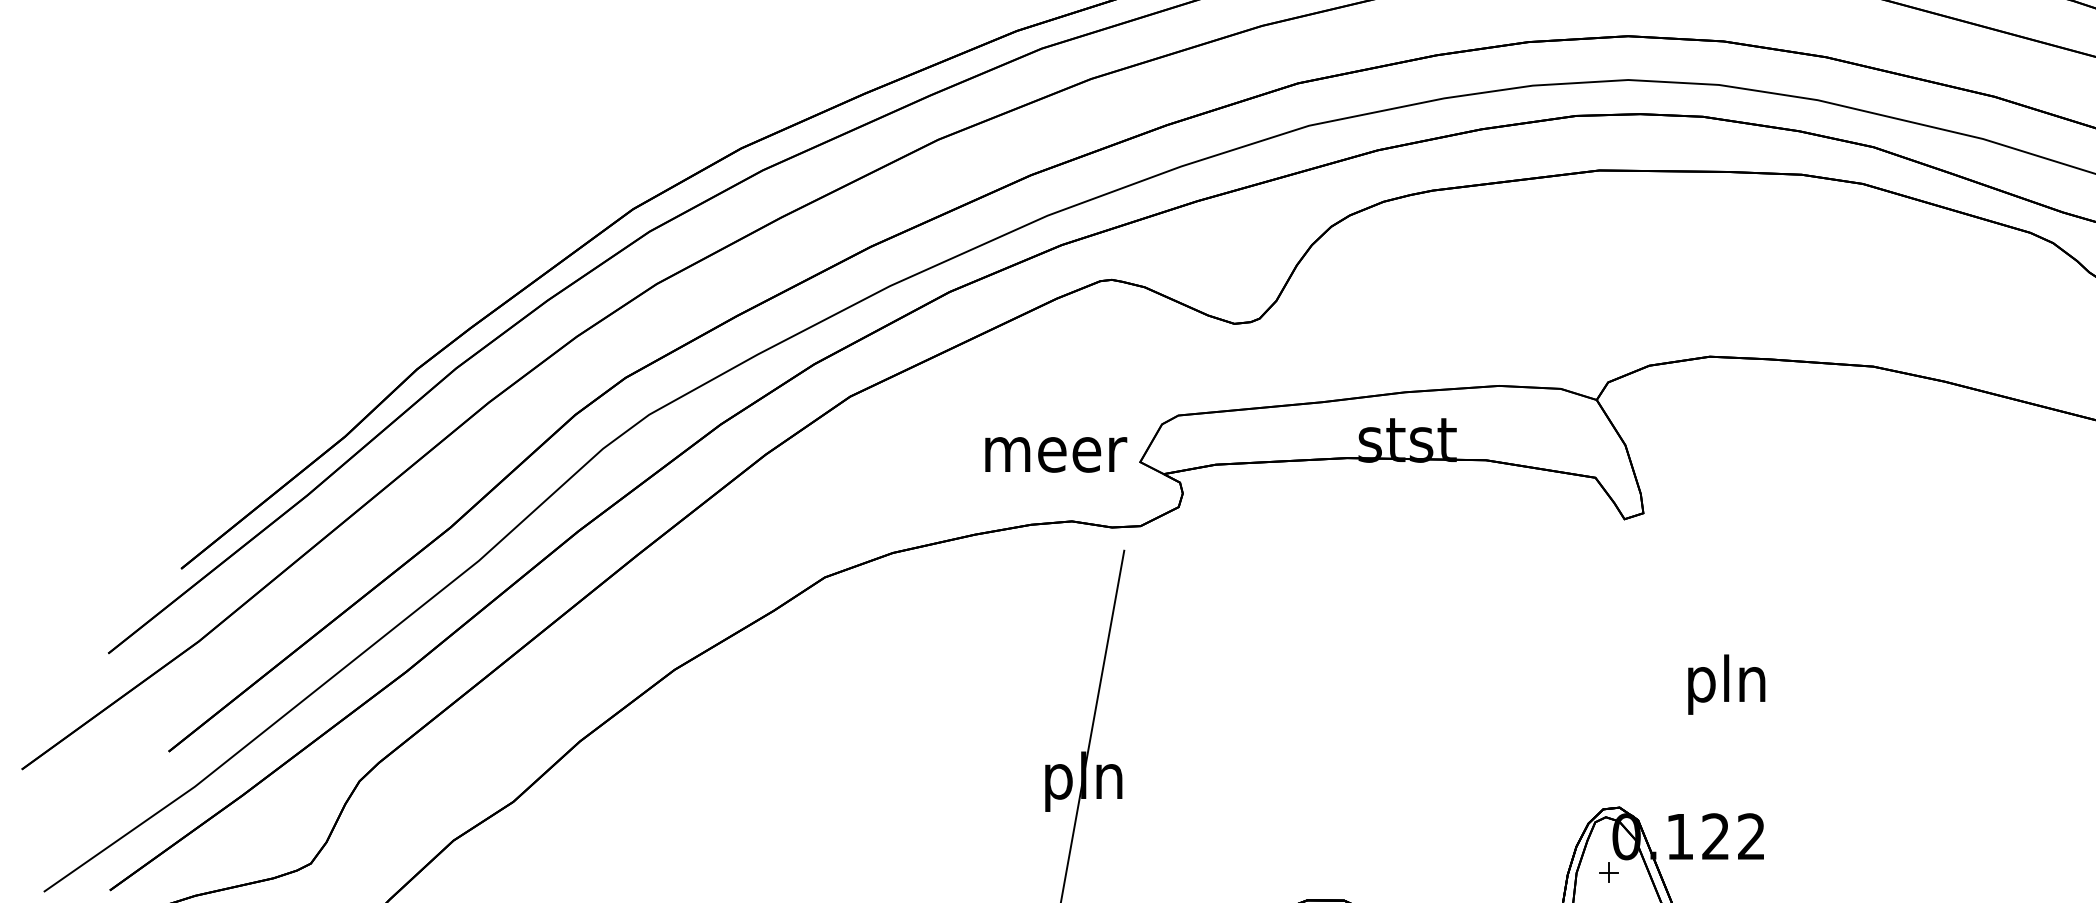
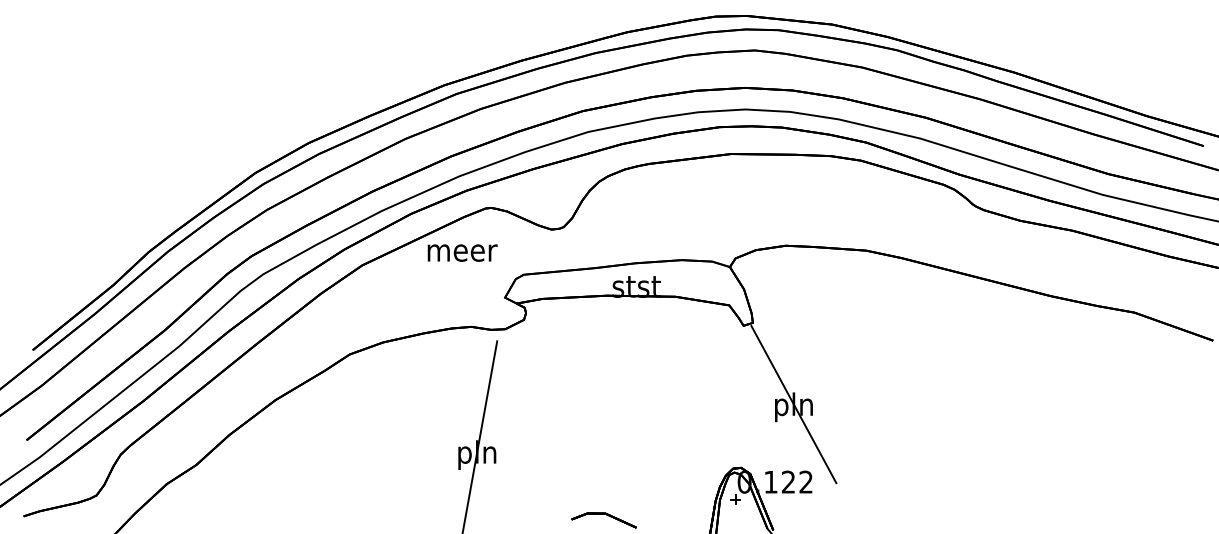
text: (1055, 453) -> (462, 252), moved
line: (1725, 678) -> (793, 404), added

